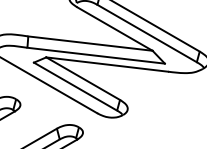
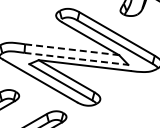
line: (90, 43) -> (72, 49), solid -> dashed
line: (96, 55) -> (76, 58), solid -> dashed

